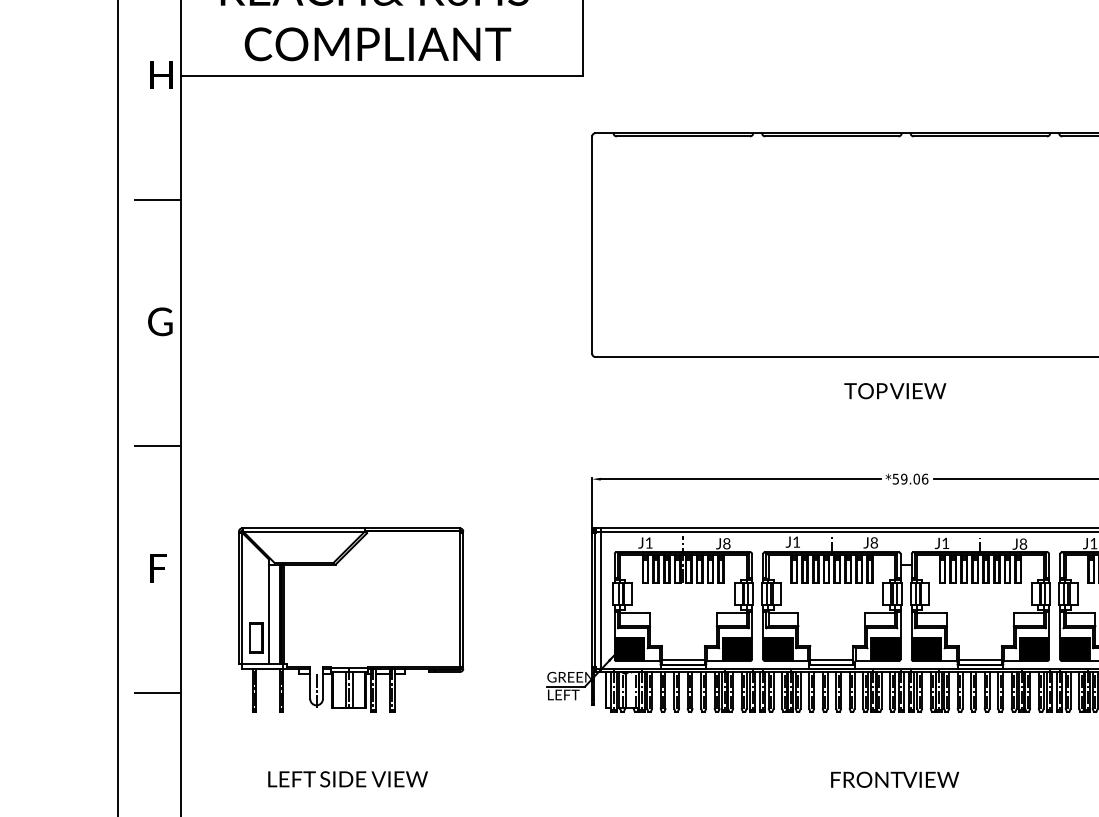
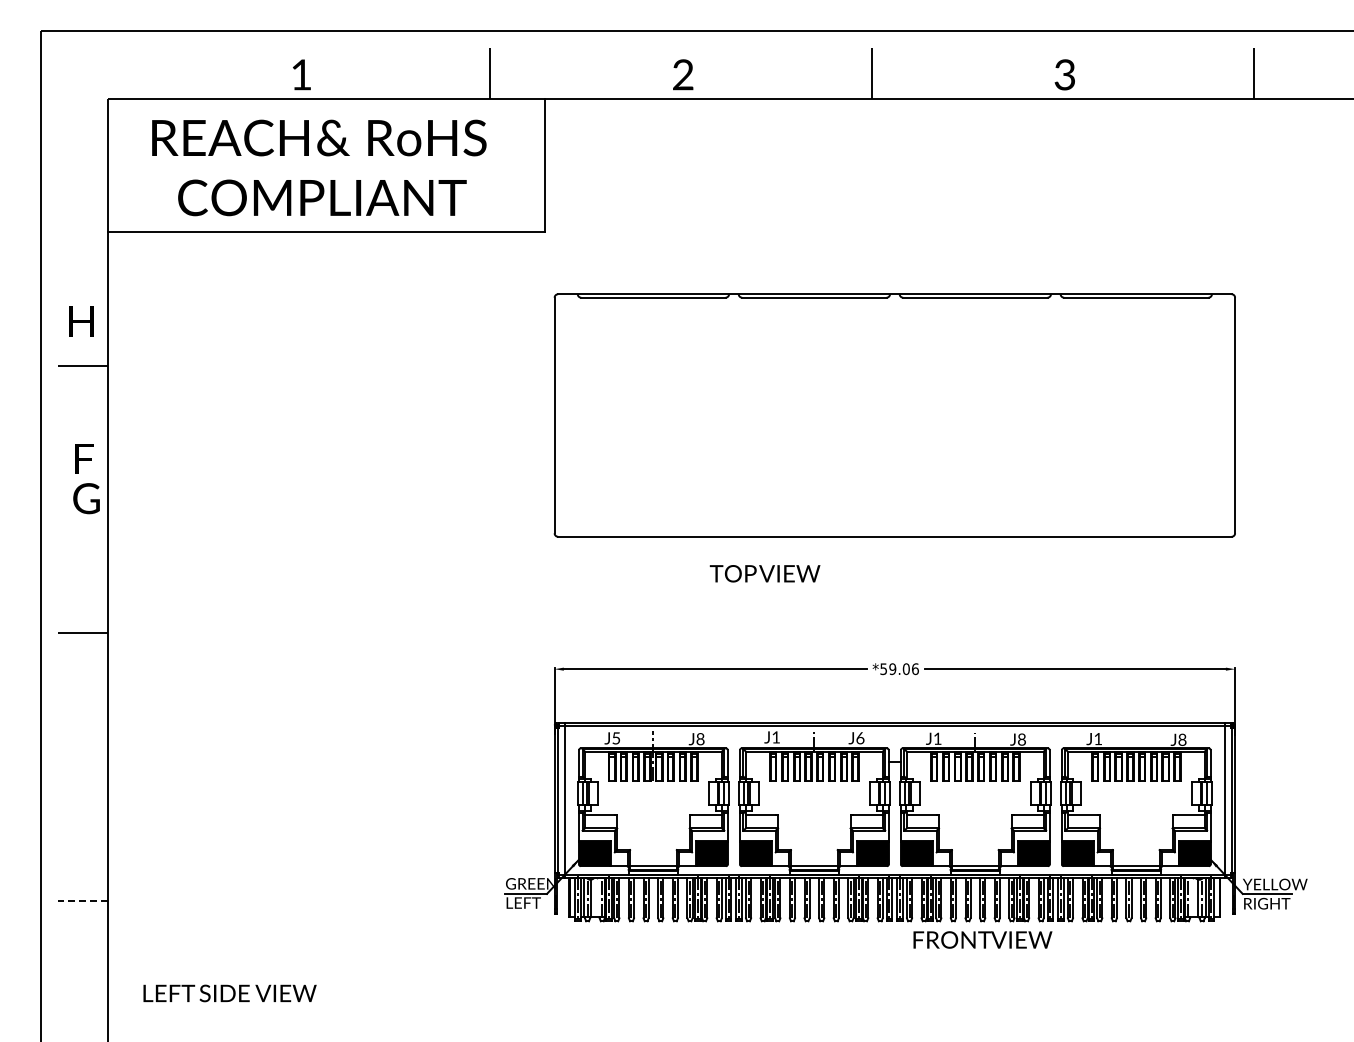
text: (161, 75) -> (81, 321), moved
text: (894, 390) -> (764, 573), moved
text: (874, 542) -> (860, 737), J8 -> J6
text: (649, 543) -> (616, 738), J1 -> J5
text: (158, 568) -> (84, 458), moved
part: (350, 619) -> (292, 821), removed
line: (156, 692) -> (82, 900), solid -> dashed
text: (347, 779) -> (229, 993), moved
text: (894, 779) -> (982, 939), moved

